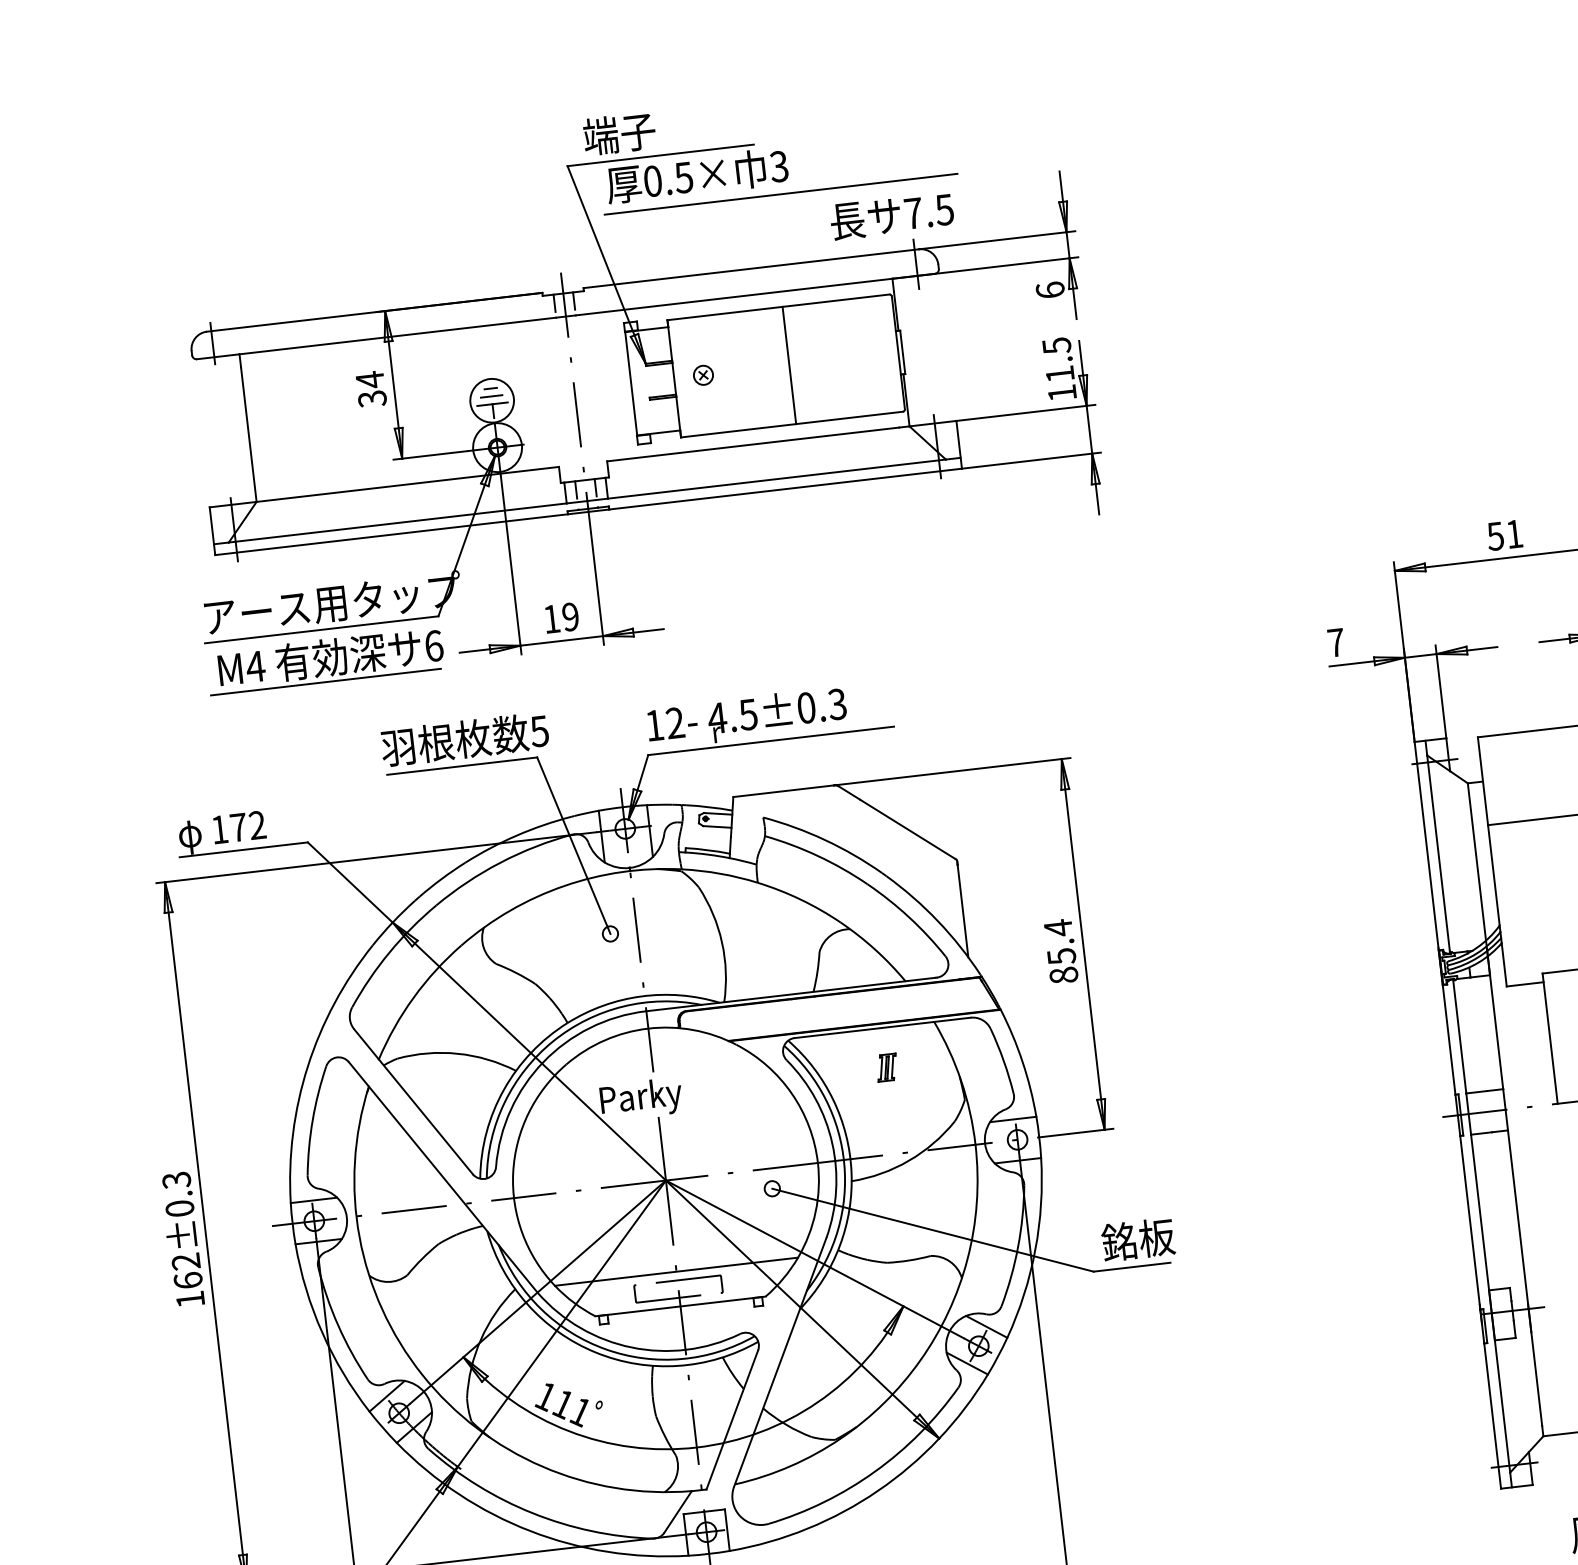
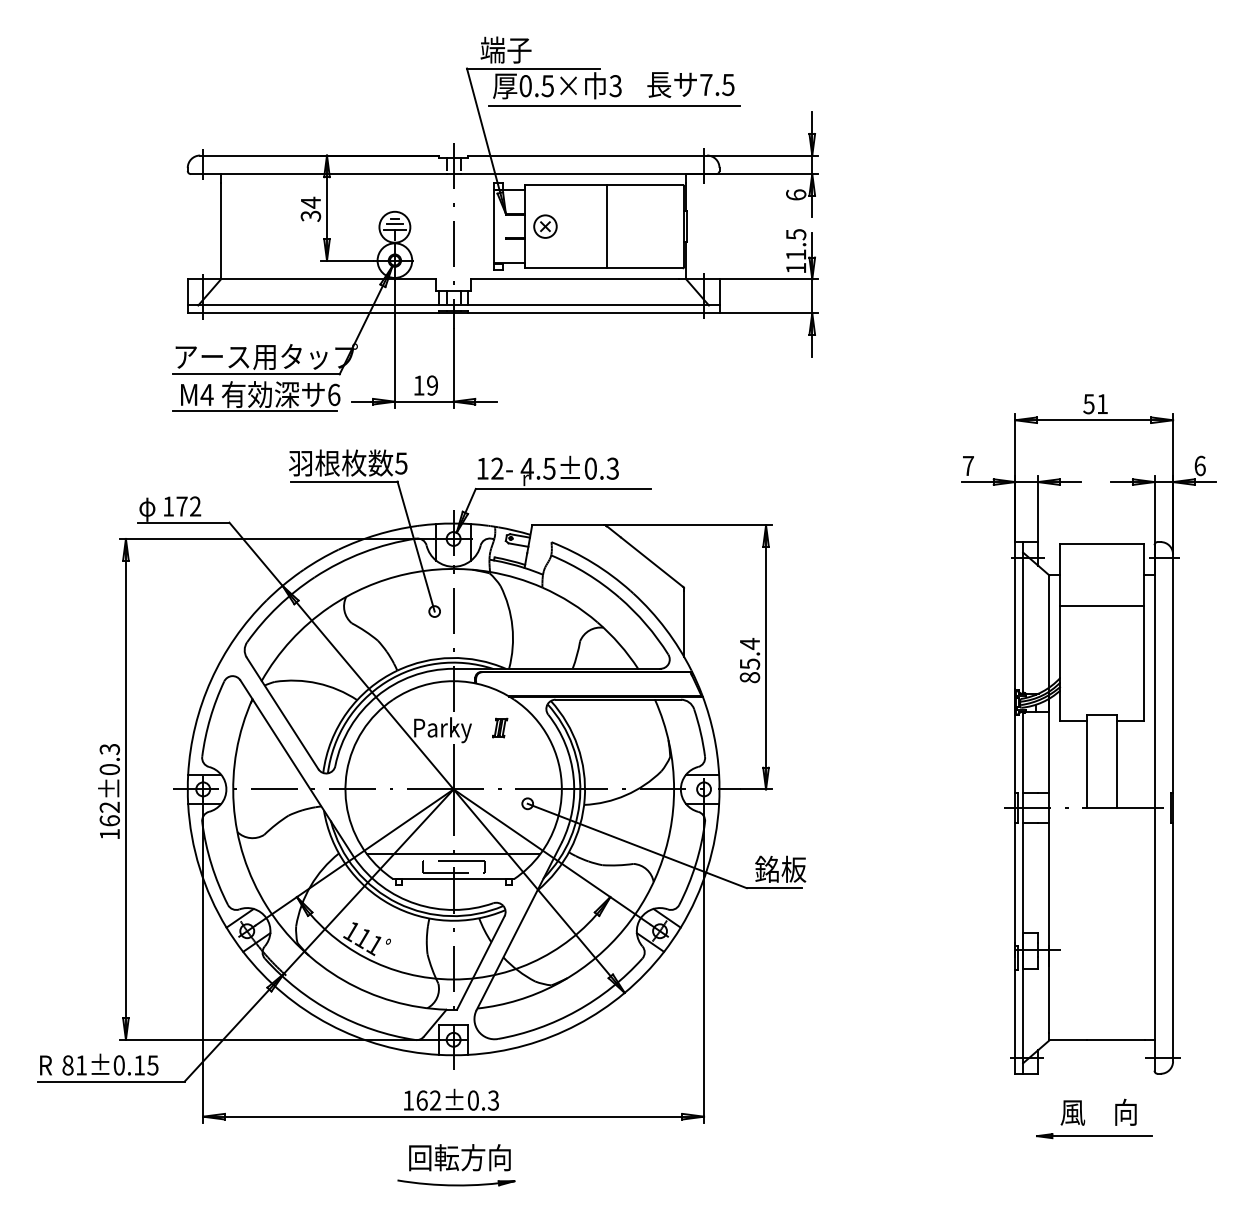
text: (891, 215) -> (690, 84), moved
part: (703, 375) -> (545, 226), size x1.67
part: (887, 1066) -> (500, 727), moved

